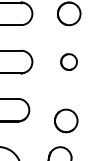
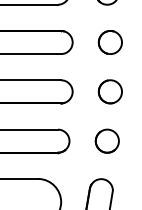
part: (68, 61) -> (109, 91), size x1.43
part: (65, 120) -> (106, 140), moved

